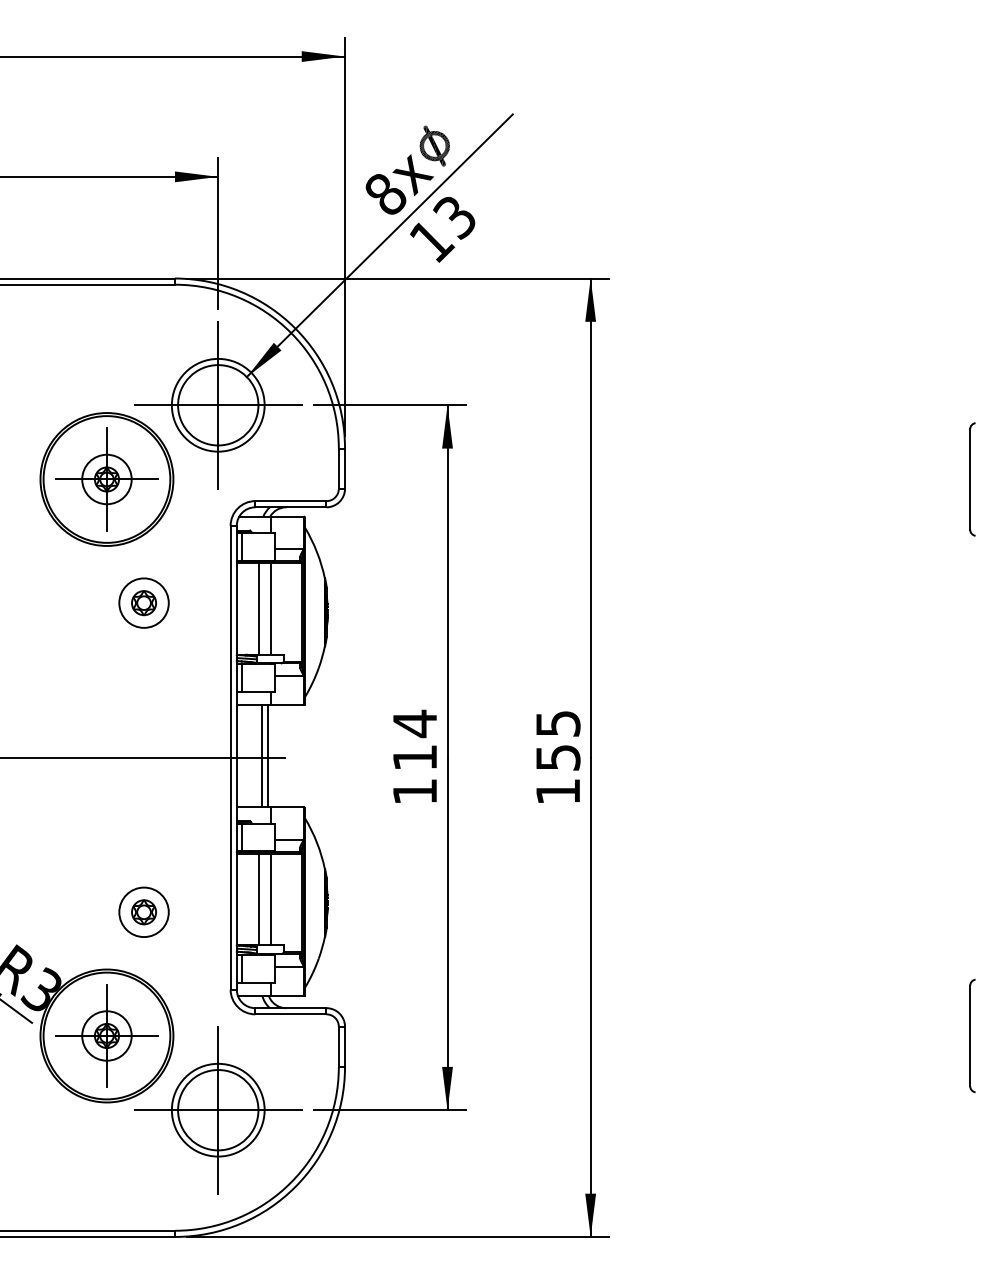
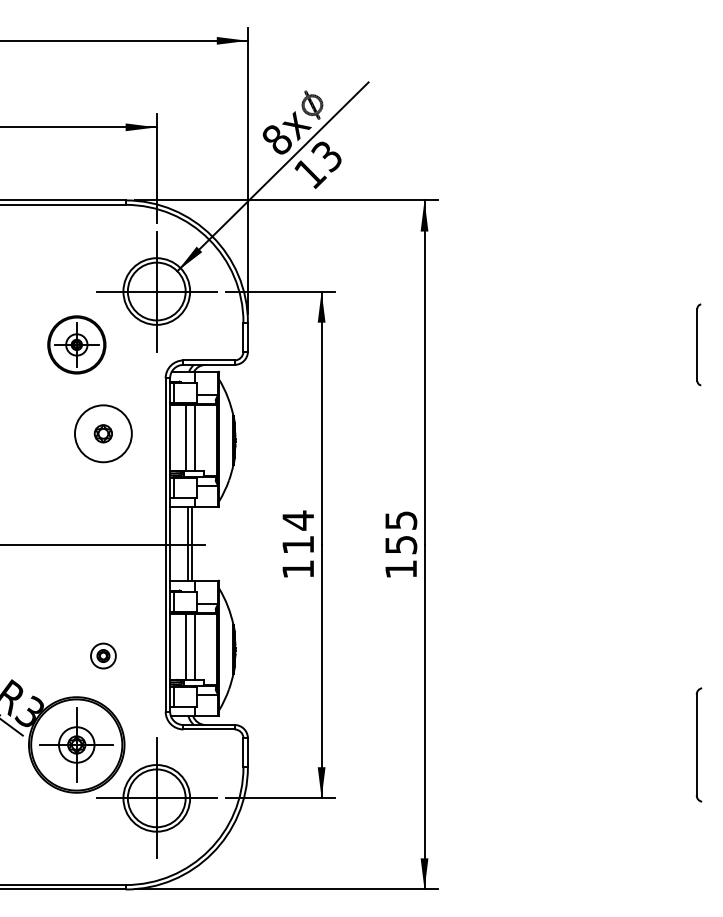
part: (106, 478) -> (76, 344), size x0.6
circle: (144, 602) -> (103, 433), size x1.6
part: (144, 911) -> (103, 655), size x0.7
part: (971, 1035) -> (698, 744), size x1.4

